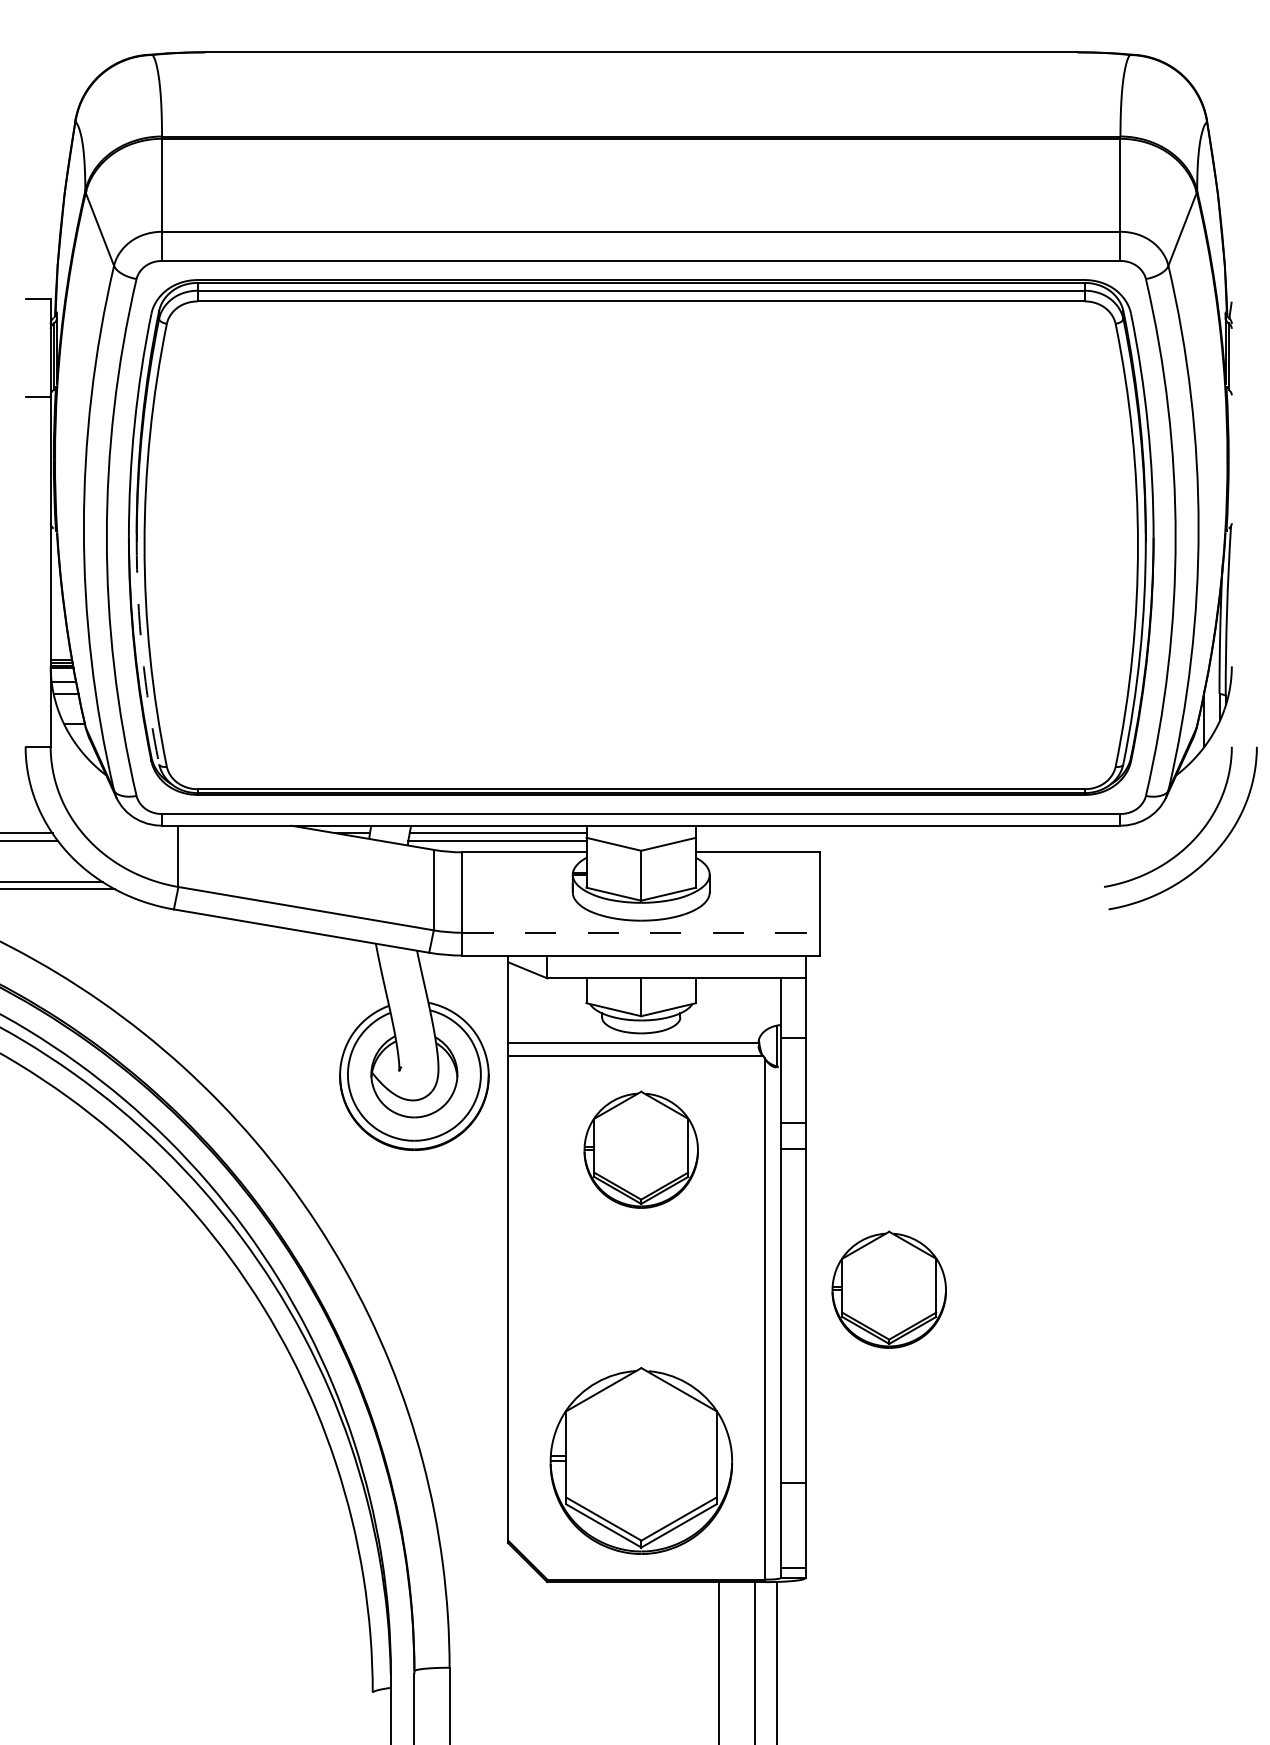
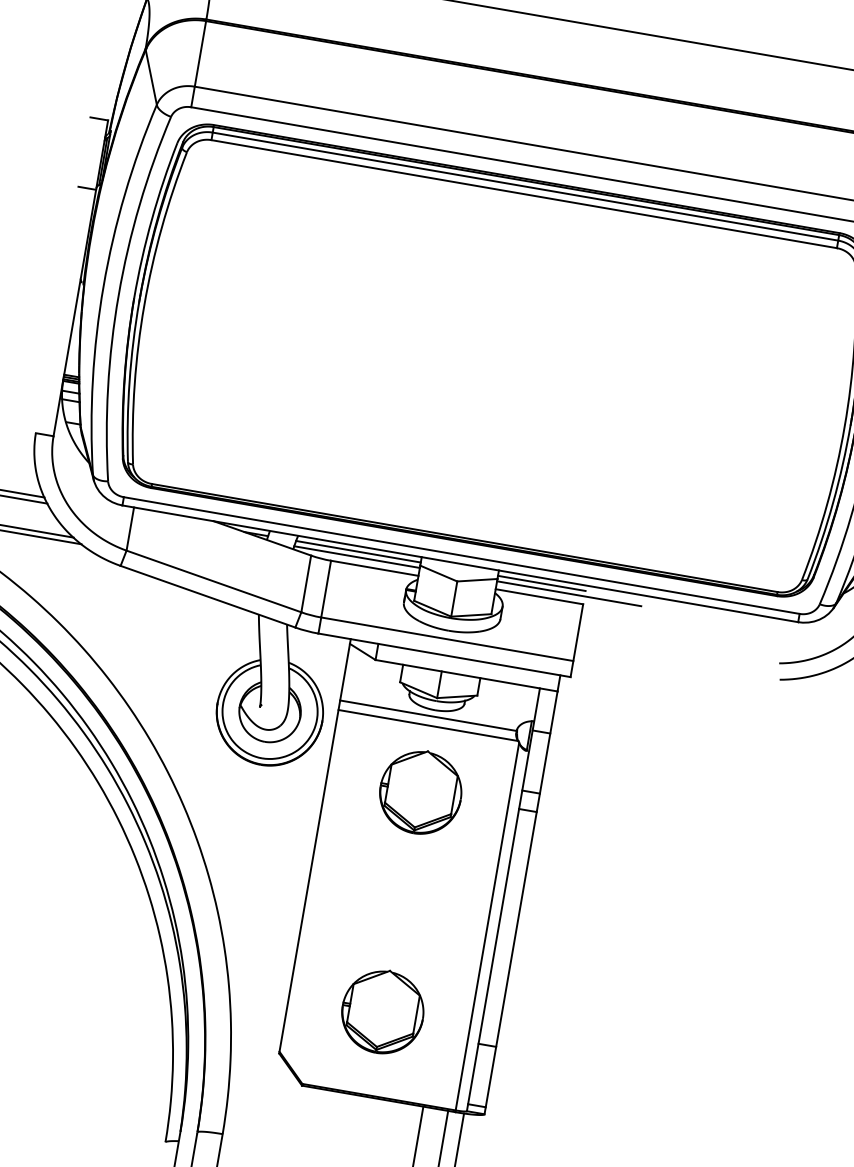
arc: (142, 653) -> (129, 381), dashed -> solid
line: (758, 833) -> (542, 583), added
line: (798, 841) -> (569, 594), added
line: (641, 932) -> (447, 639), dashed -> solid
part: (888, 1289) -> (578, 920), removed
part: (640, 1461) -> (382, 1011), size x0.62

